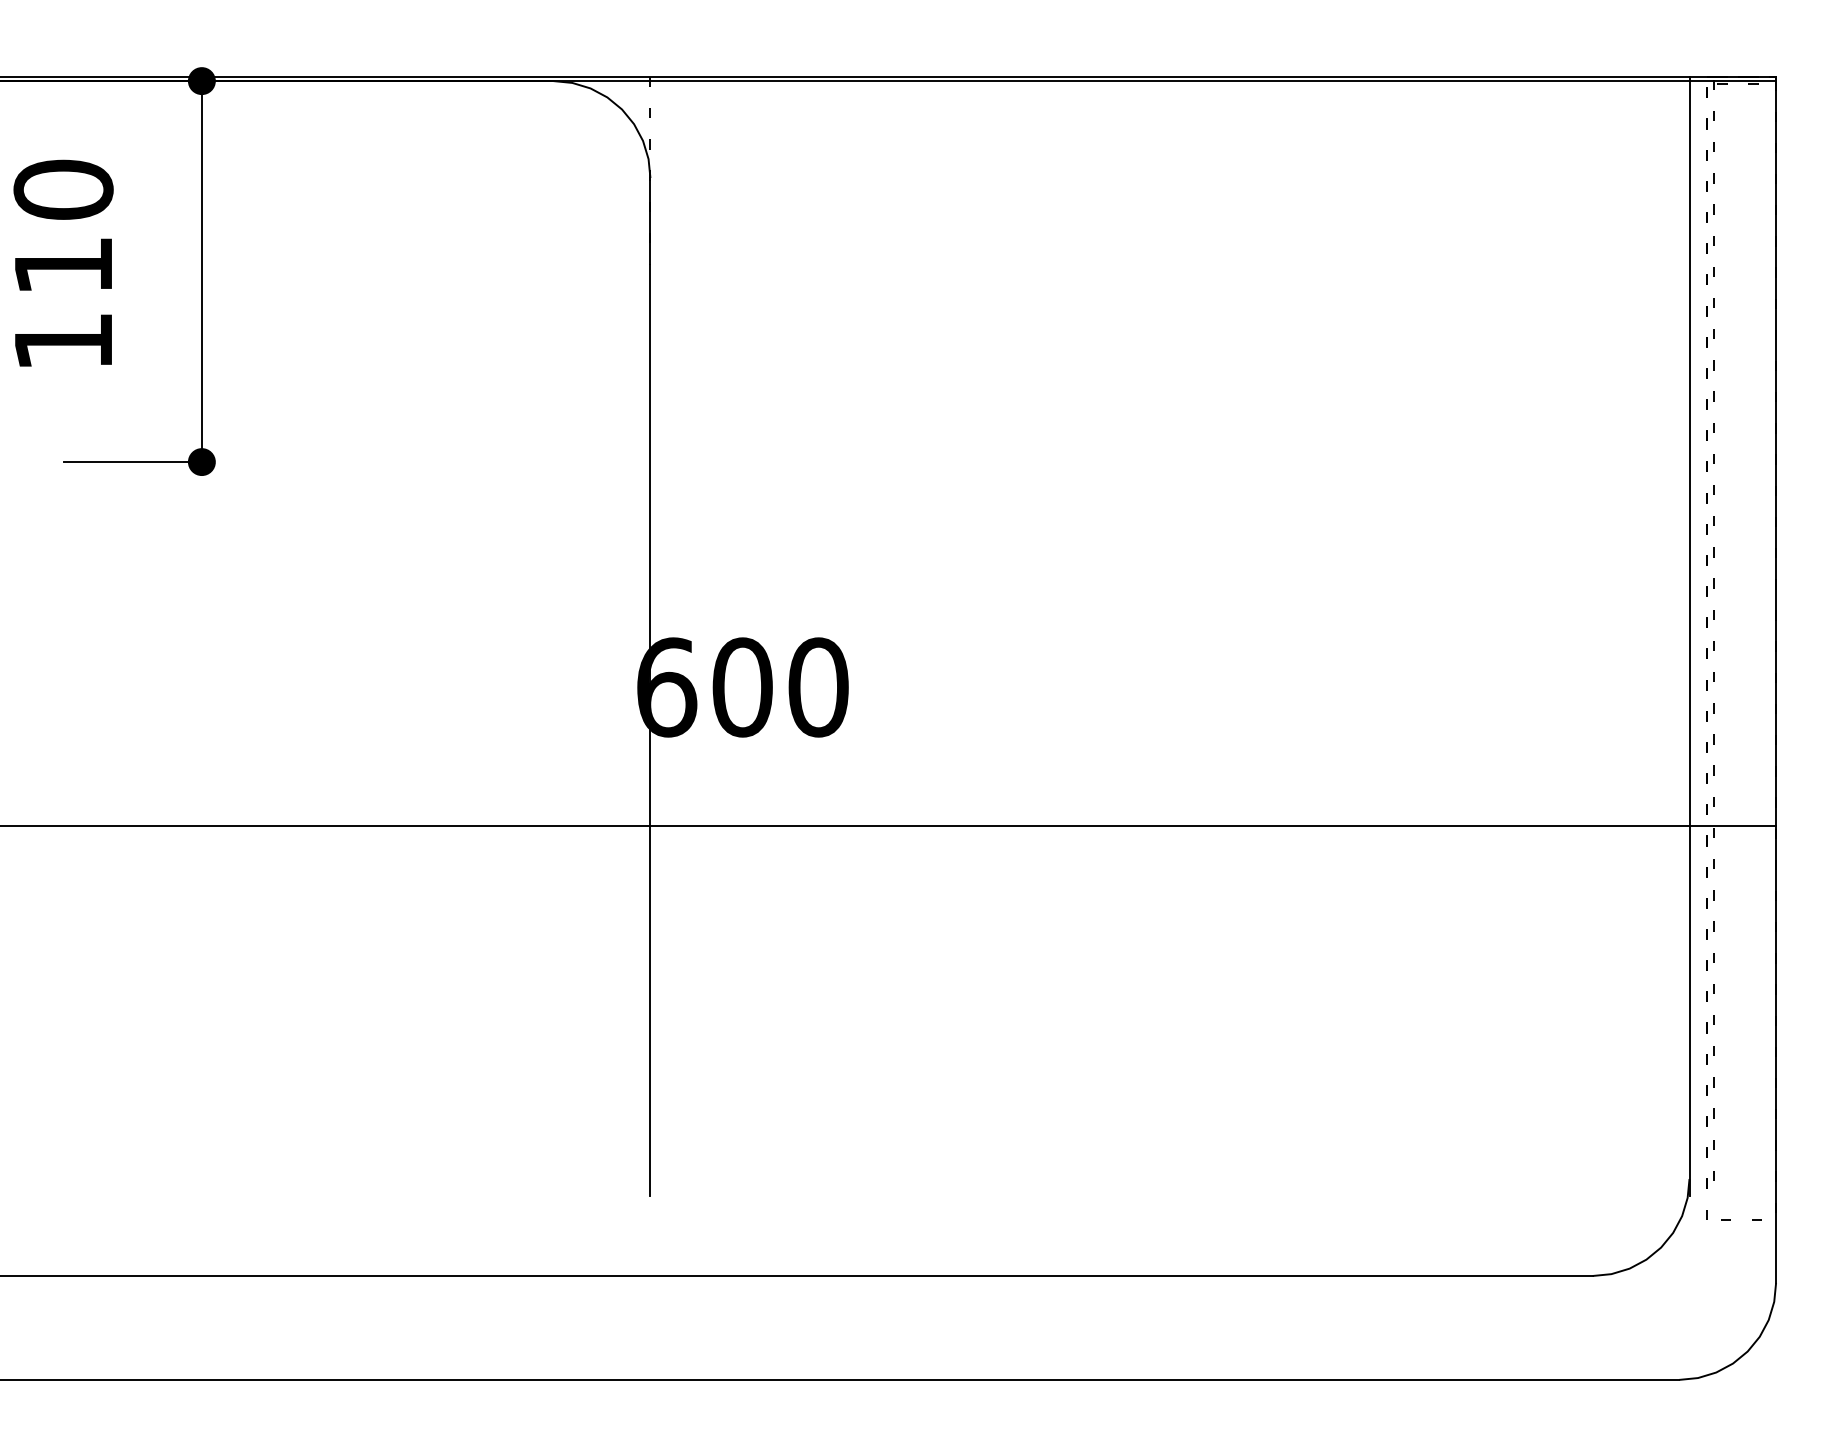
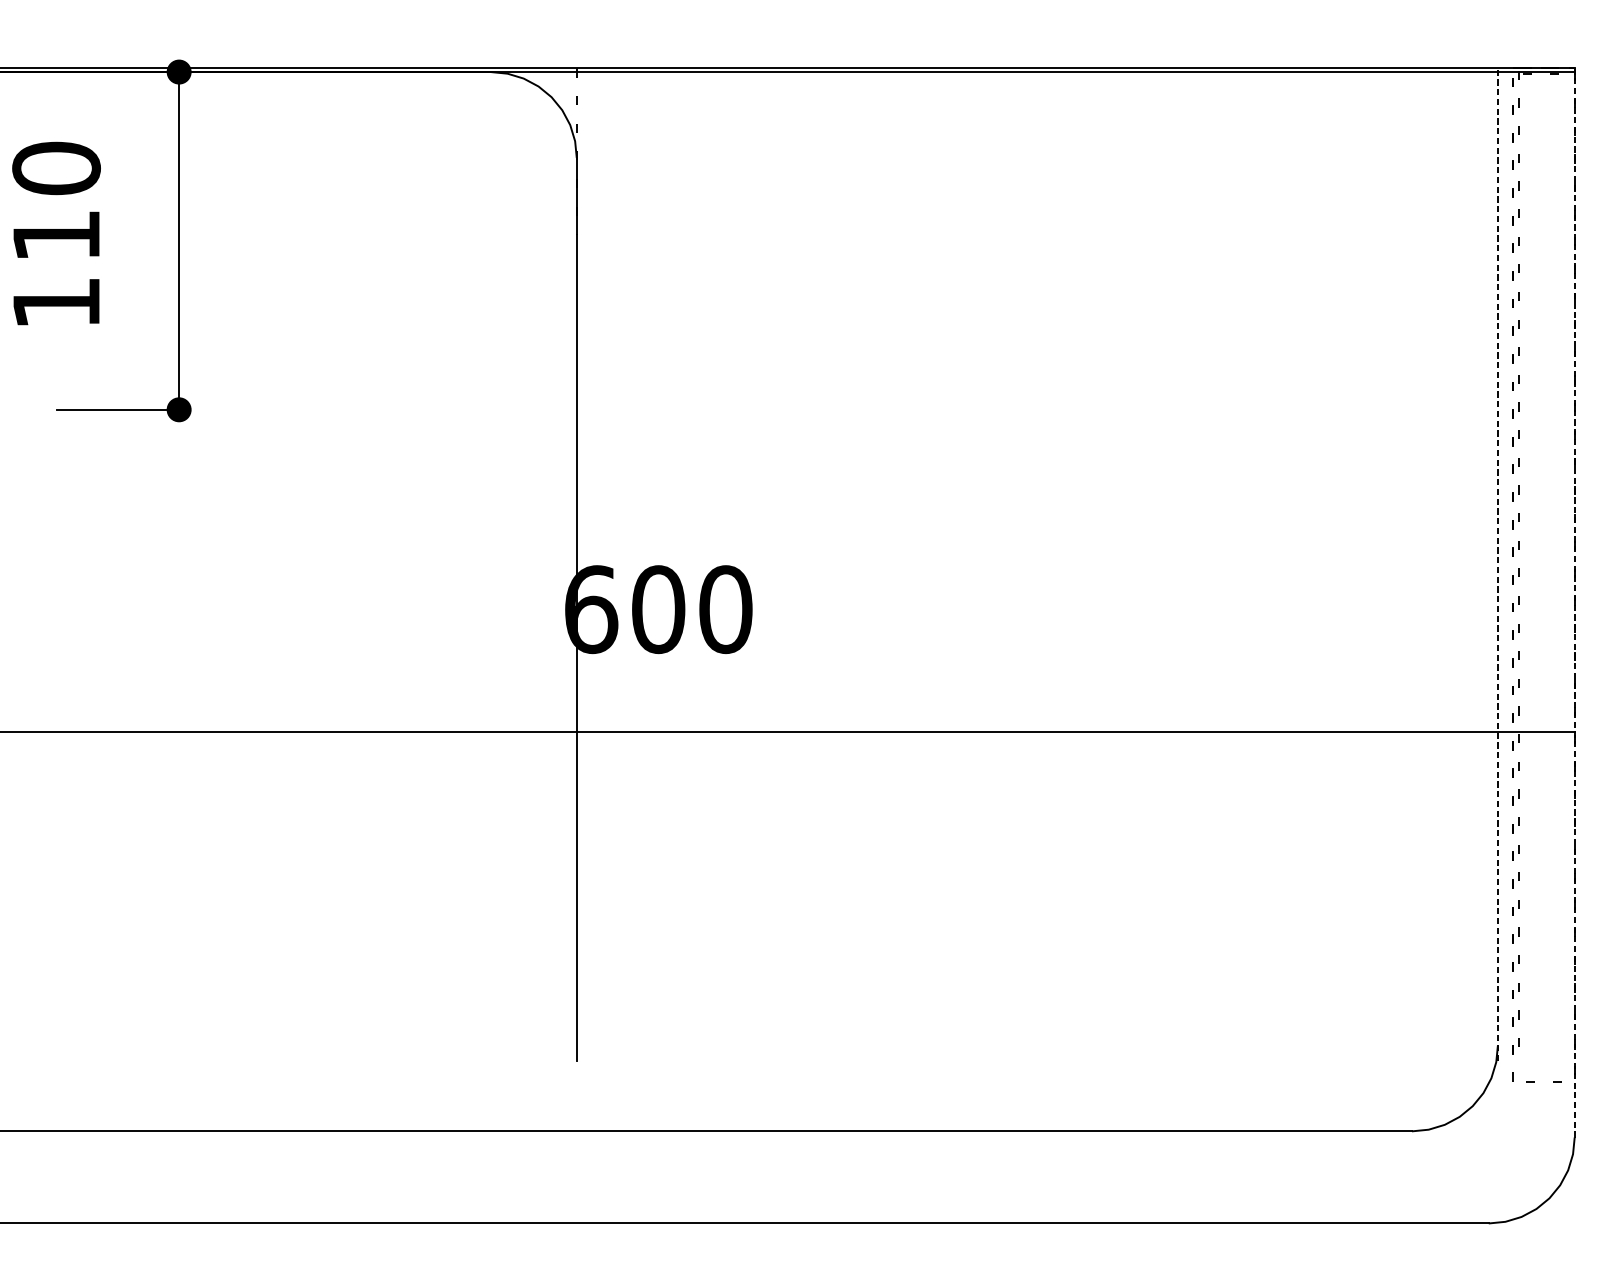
line: (1689, 636) -> (1497, 564), solid -> dashed
line: (1776, 679) -> (1575, 602), solid -> dashed

